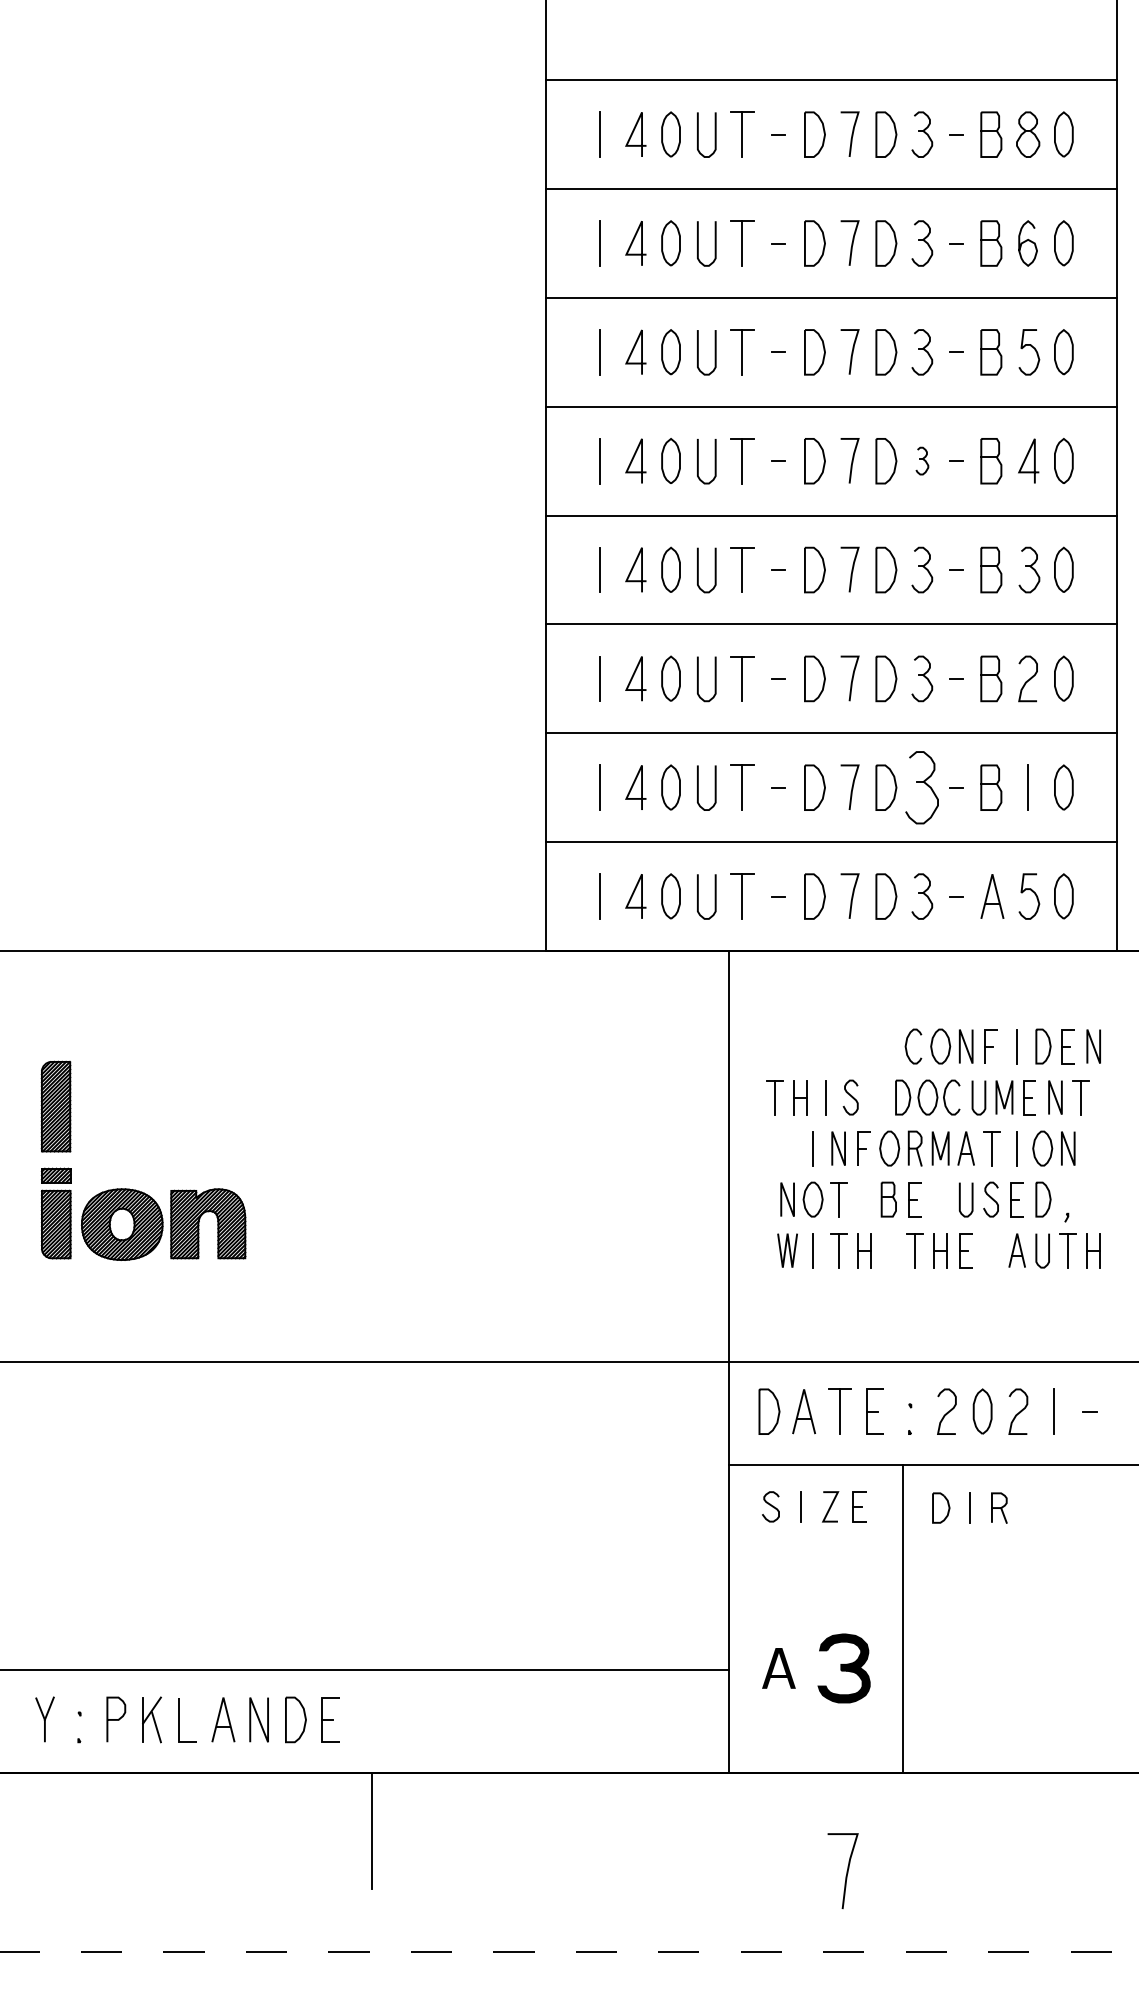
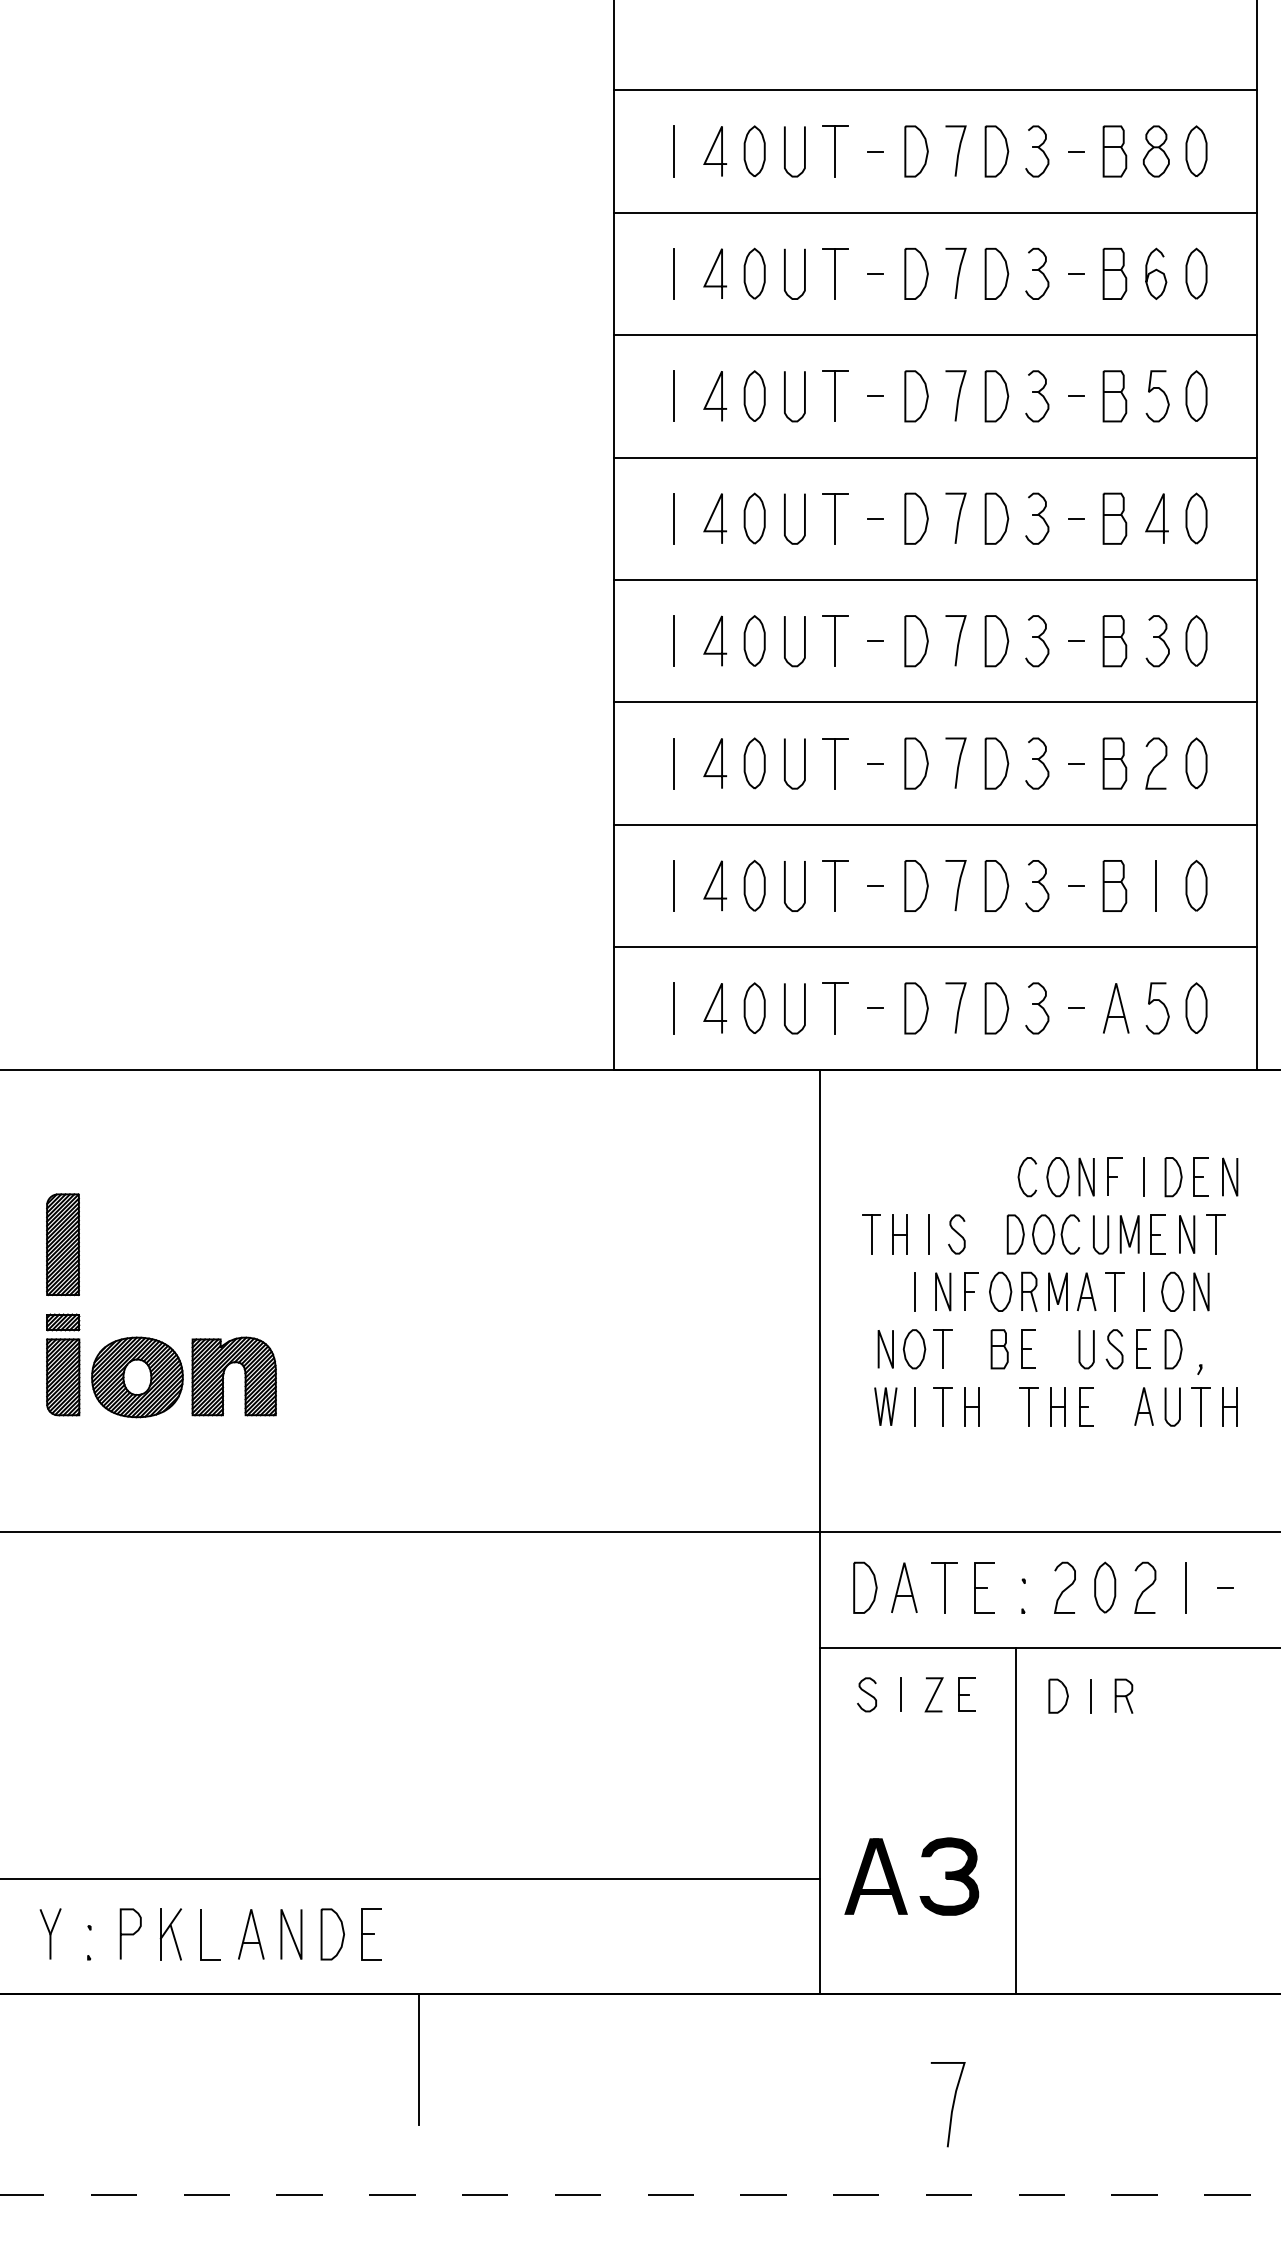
part: (922, 460) -> (1037, 518), size x1.67
part: (922, 787) -> (1037, 885), size x0.62
part: (778, 1668) -> (875, 1876), size x1.67

